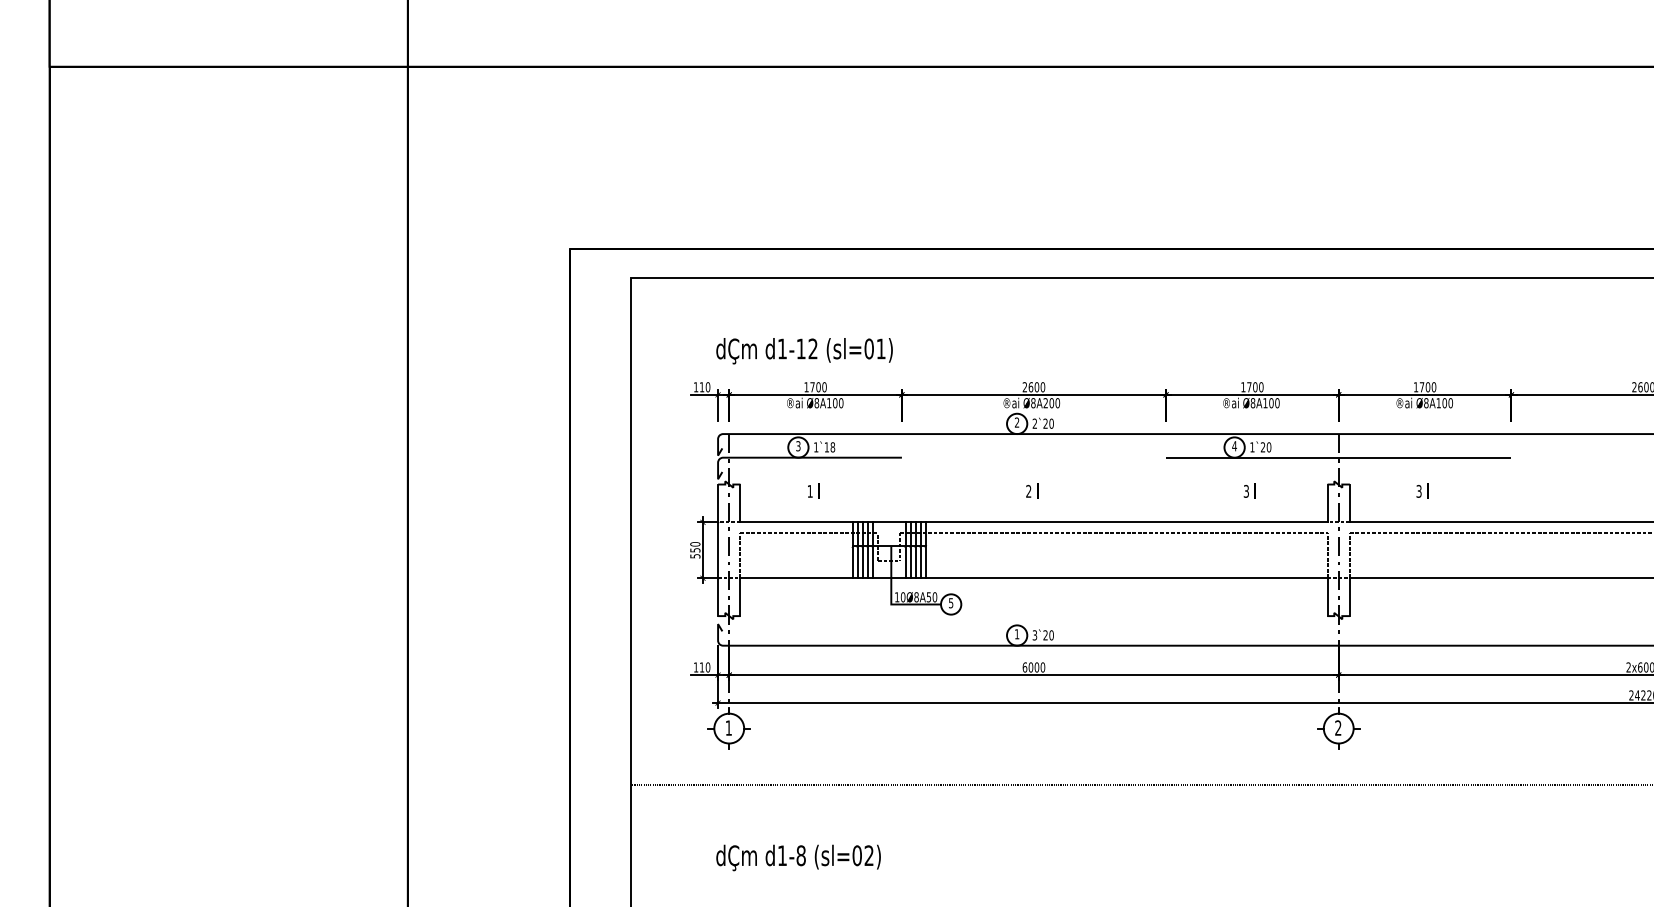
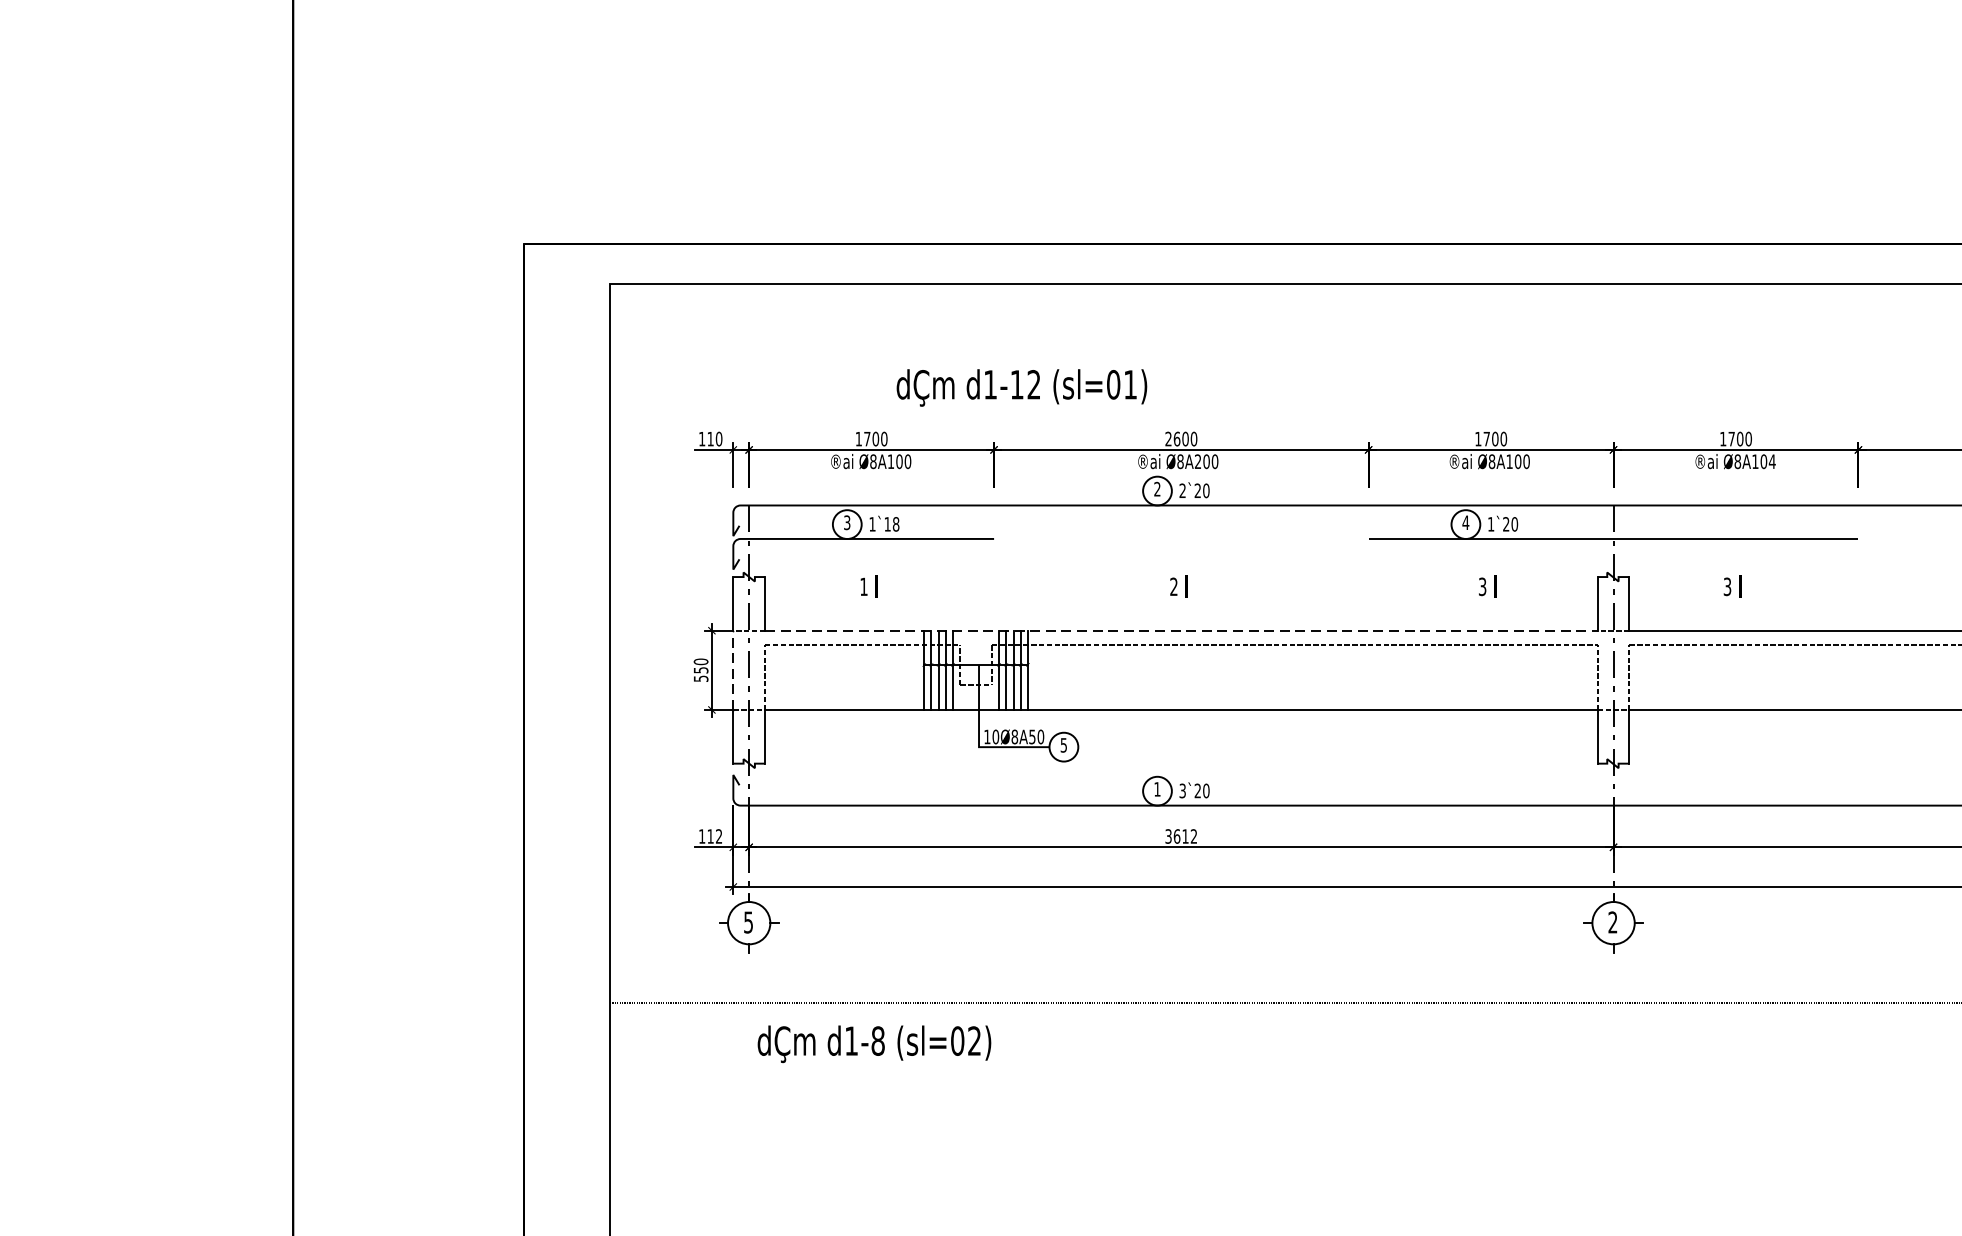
text: (804, 351) -> (1021, 388), moved
text: (1450, 403) -> (1772, 462), Ø8A100 -> Ø8A104
line: (1034, 522) -> (1182, 630), solid -> dashed
line: (718, 550) -> (733, 670), solid -> dashed
text: (707, 667) -> (718, 836), 110 -> 112
text: (1033, 667) -> (1180, 836), 6000 -> 3612
text: (728, 727) -> (748, 921), 1 -> 5
text: (798, 857) -> (874, 1043), moved

